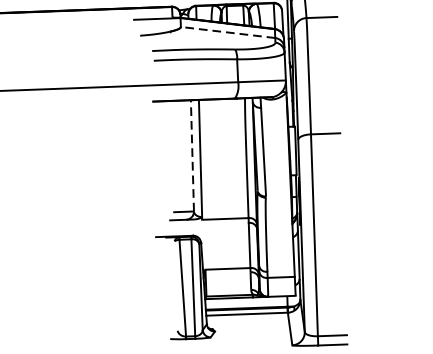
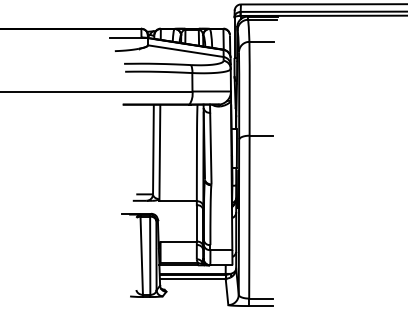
line: (227, 32) -> (185, 51), dashed -> solid
line: (192, 154) -> (153, 148), dashed -> solid

